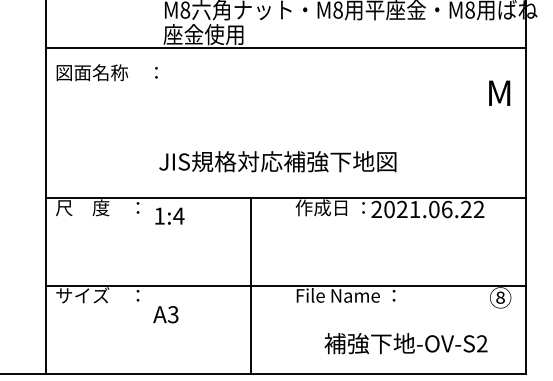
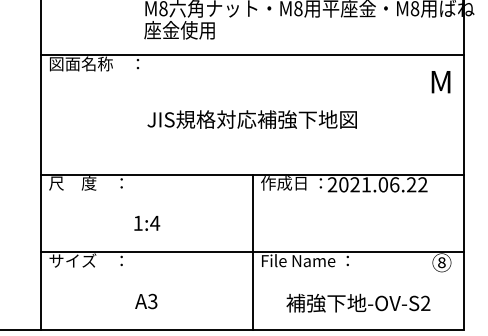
line: (286, 48) -> (252, 55), moved
text: (277, 161) -> (251, 119), moved
text: (169, 215) -> (146, 222), moved
line: (251, 285) -> (252, 251), moved
text: (165, 314) -> (145, 301), moved

